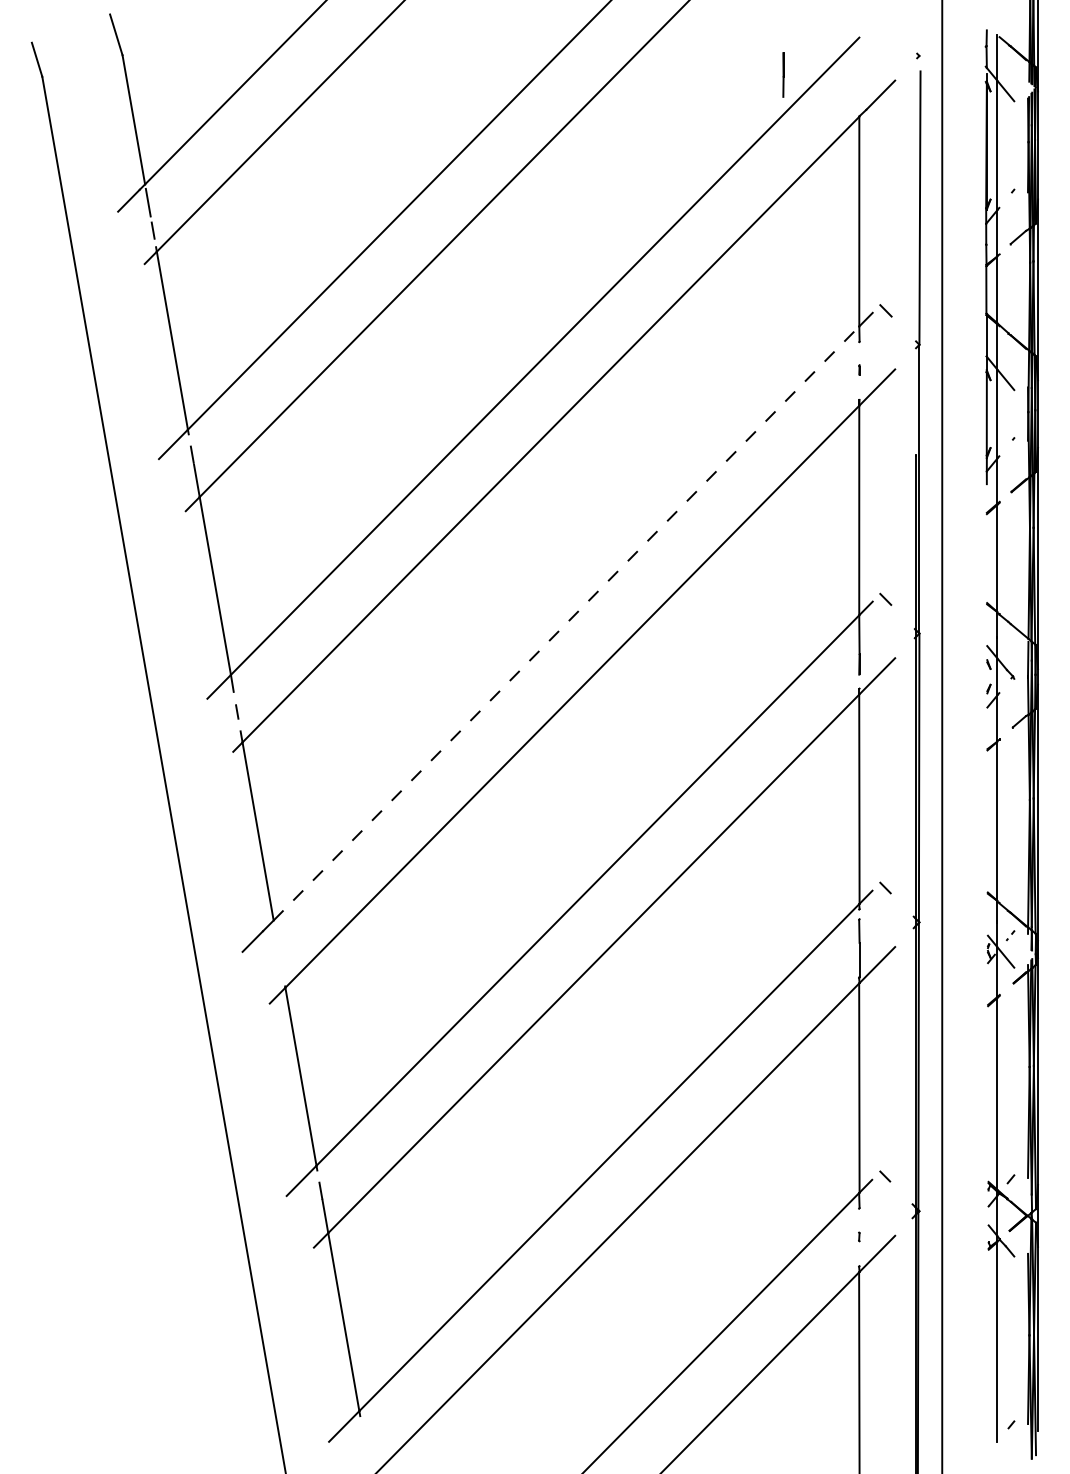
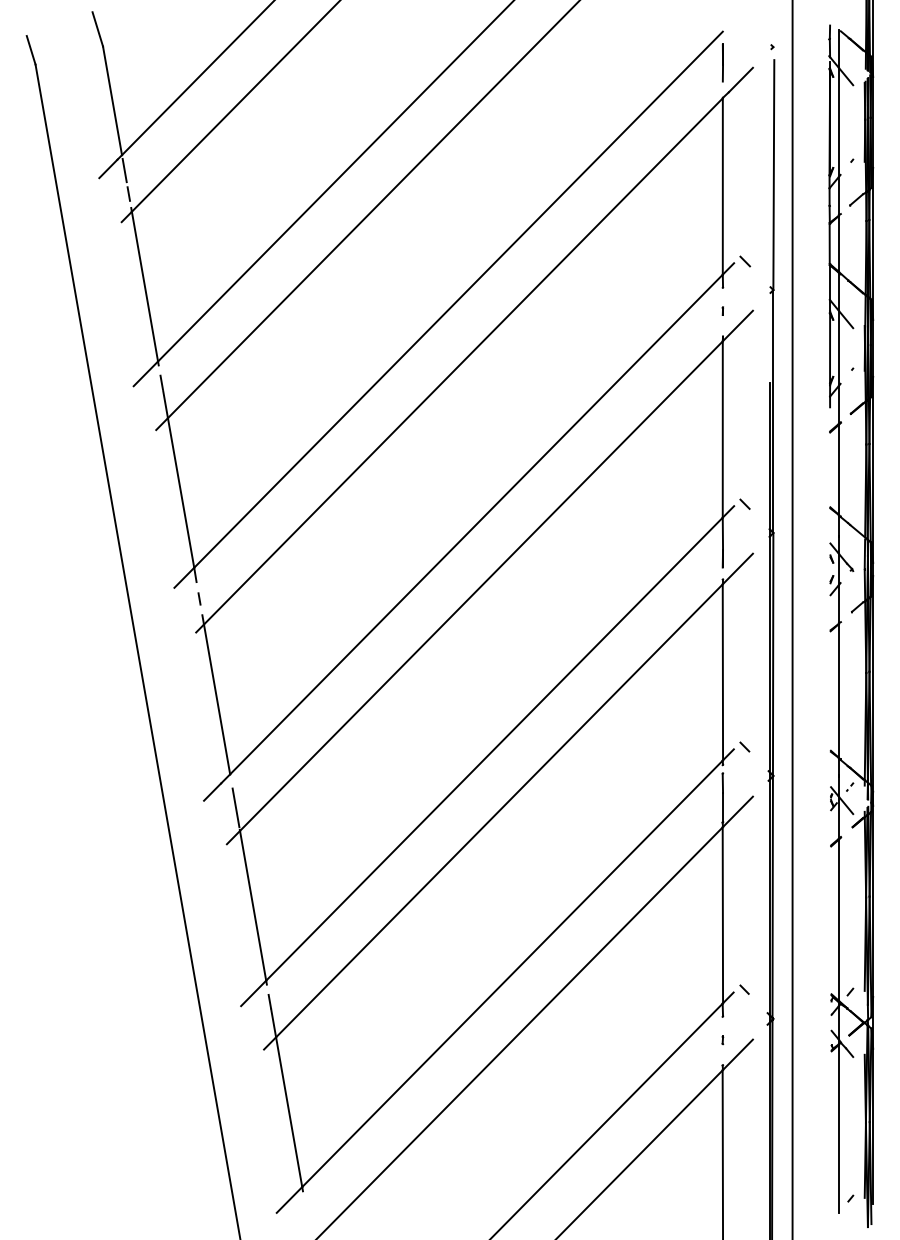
line: (783, 74) -> (722, 62), moved
line: (566, 623) -> (476, 524), dashed -> solid
line: (280, 960) -> (235, 808), added

